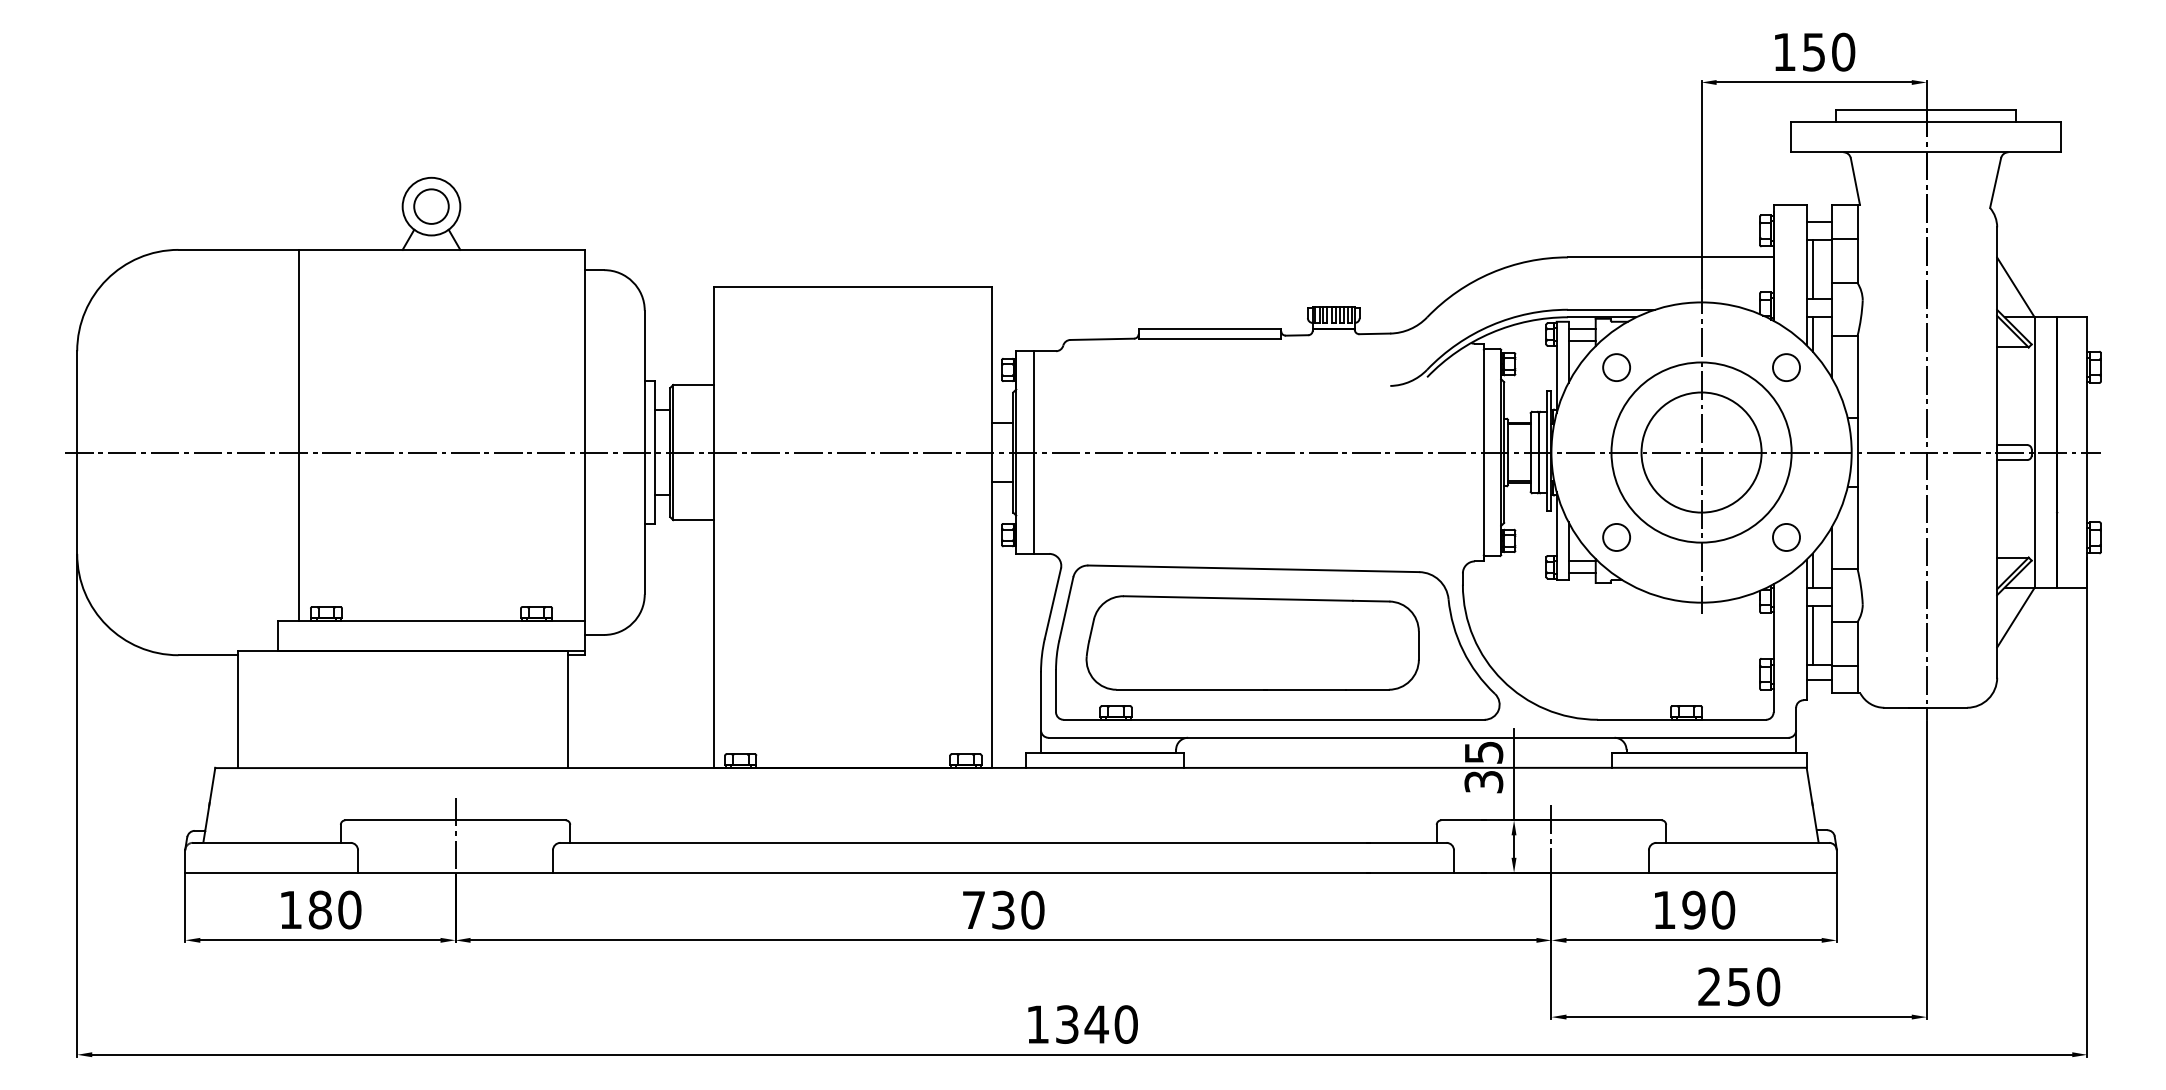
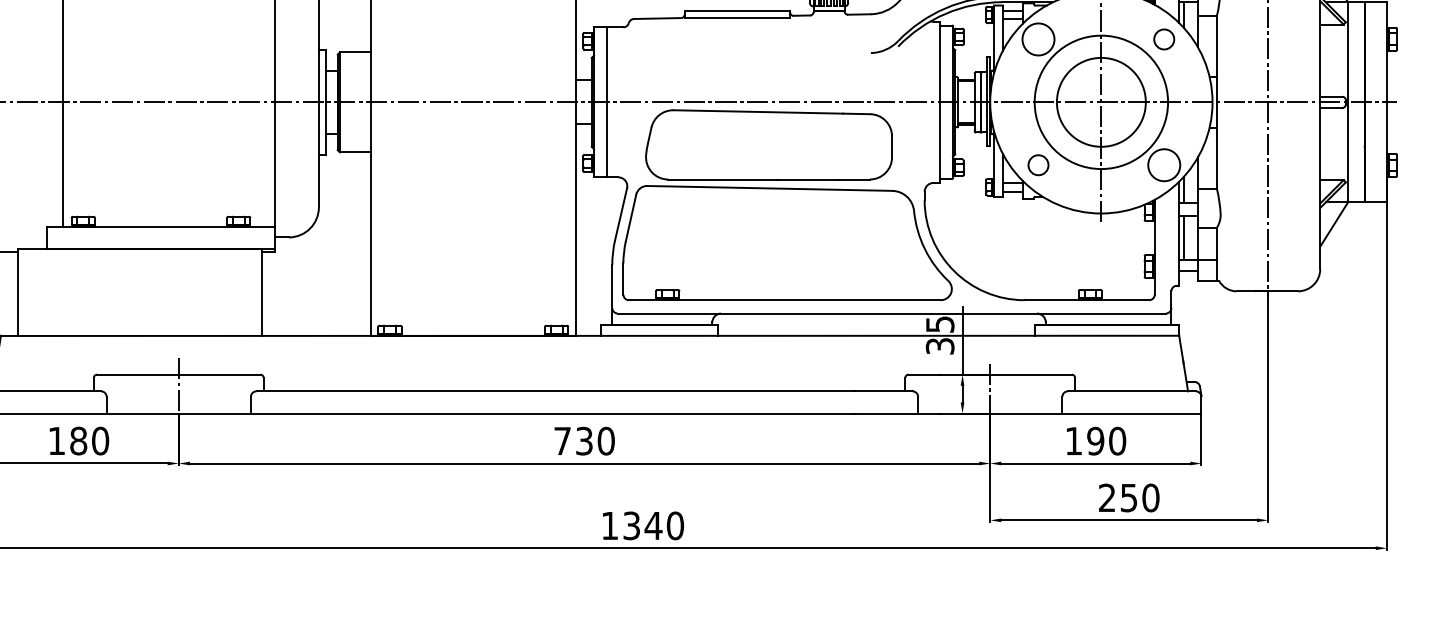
circle: (1616, 367) -> (1038, 39), size x1.6
circle: (1786, 536) -> (1164, 164), size x1.6
part: (1252, 642) -> (768, 144), moved

